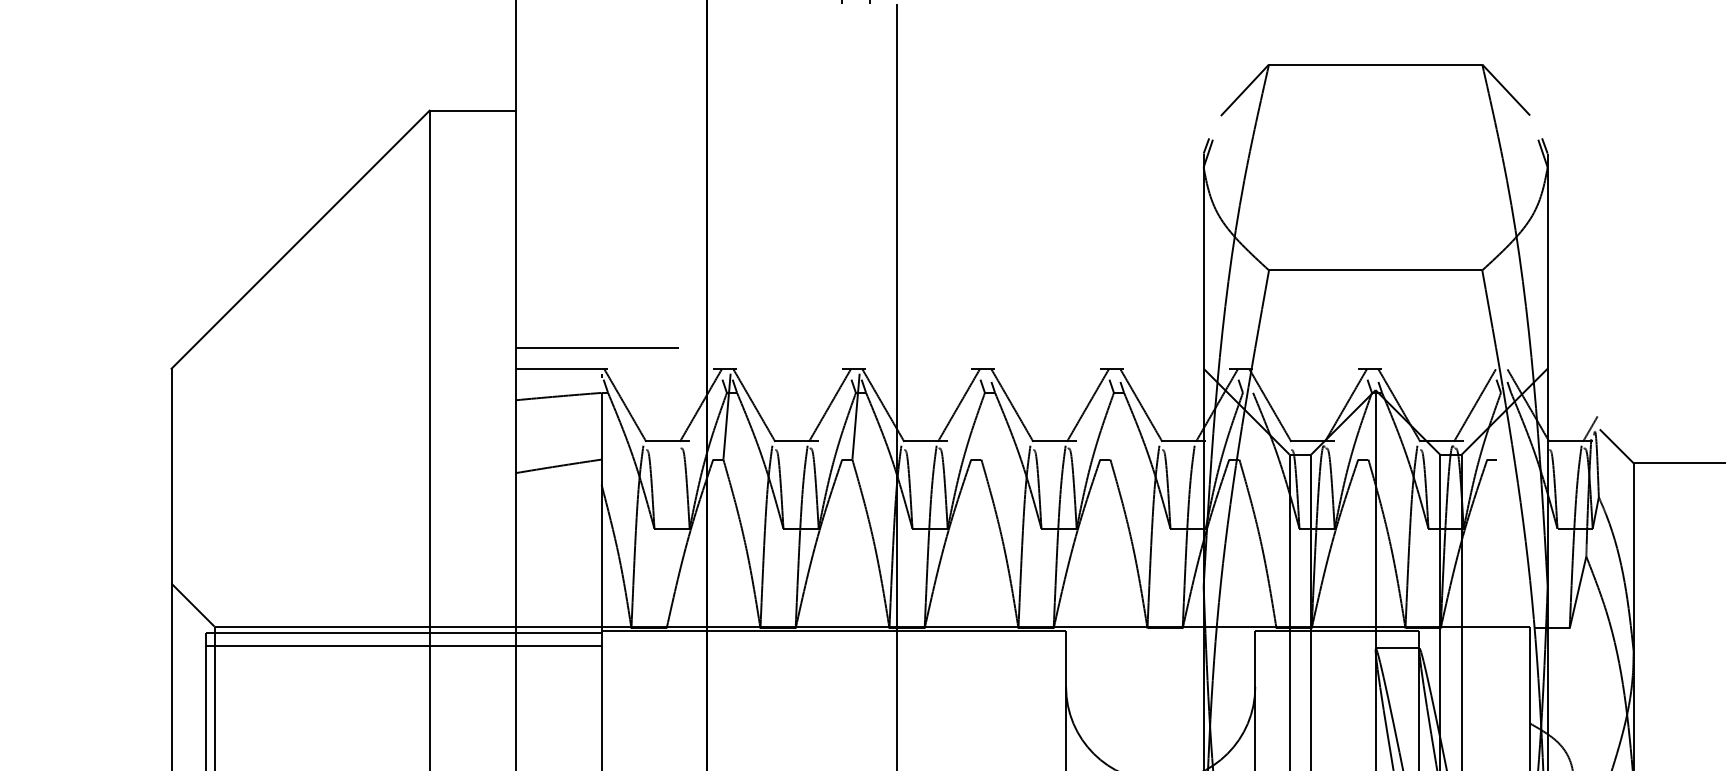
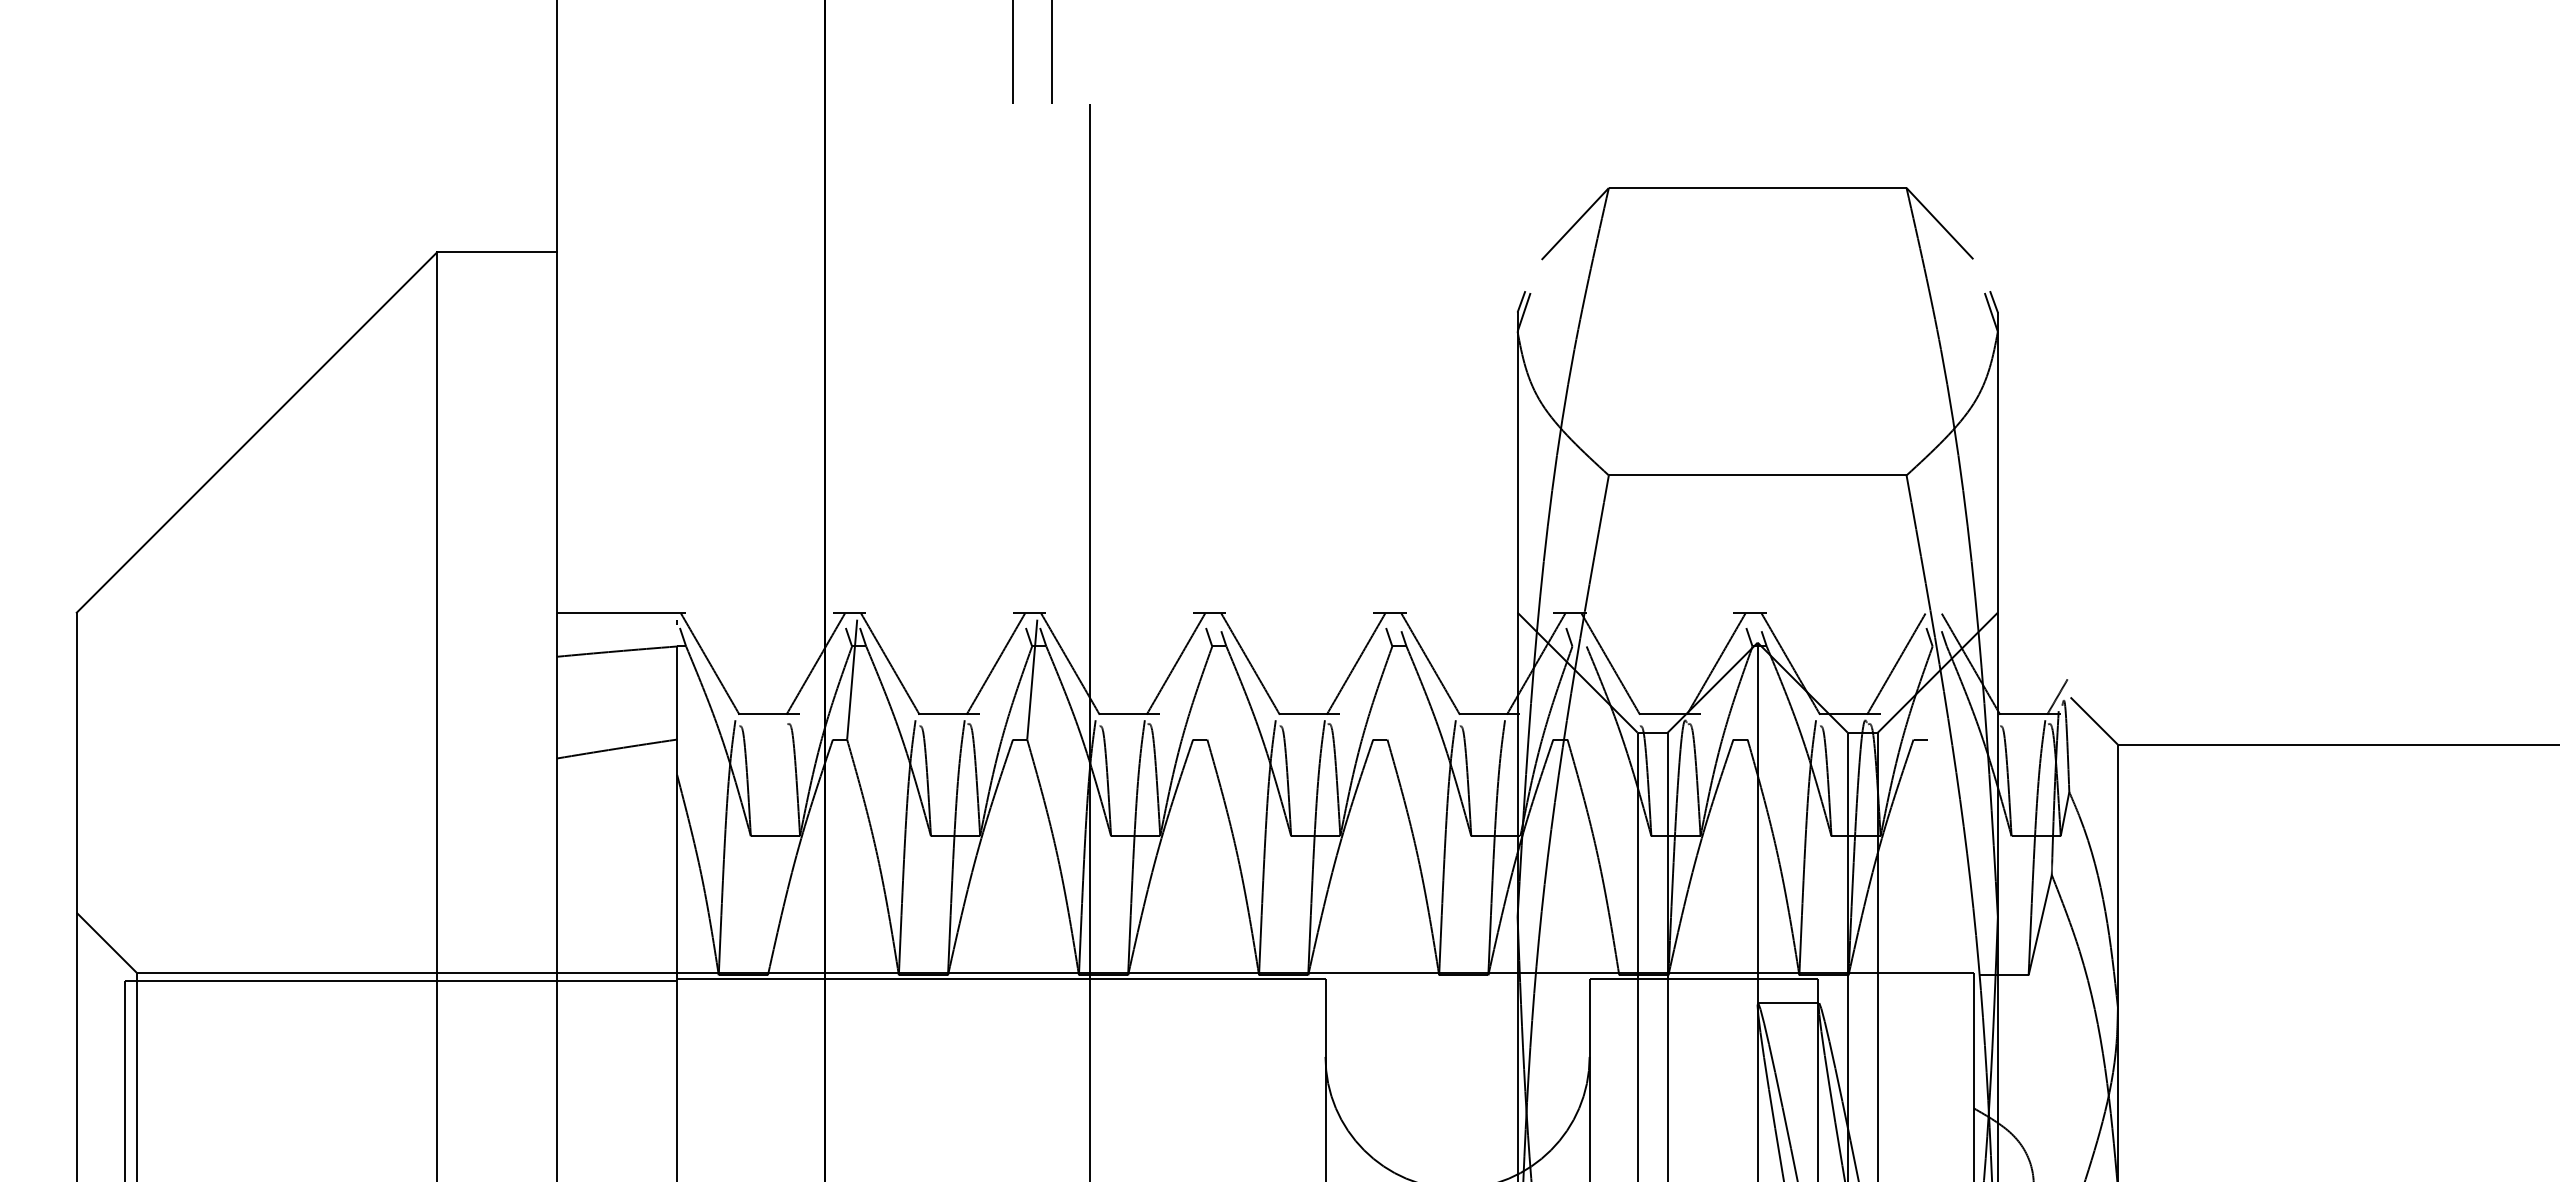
line: (596, 347) -> (670, 583), removed
line: (403, 645) -> (400, 999), removed

